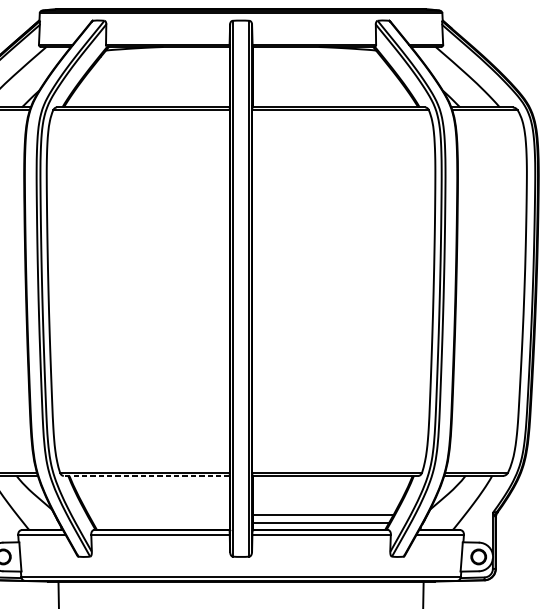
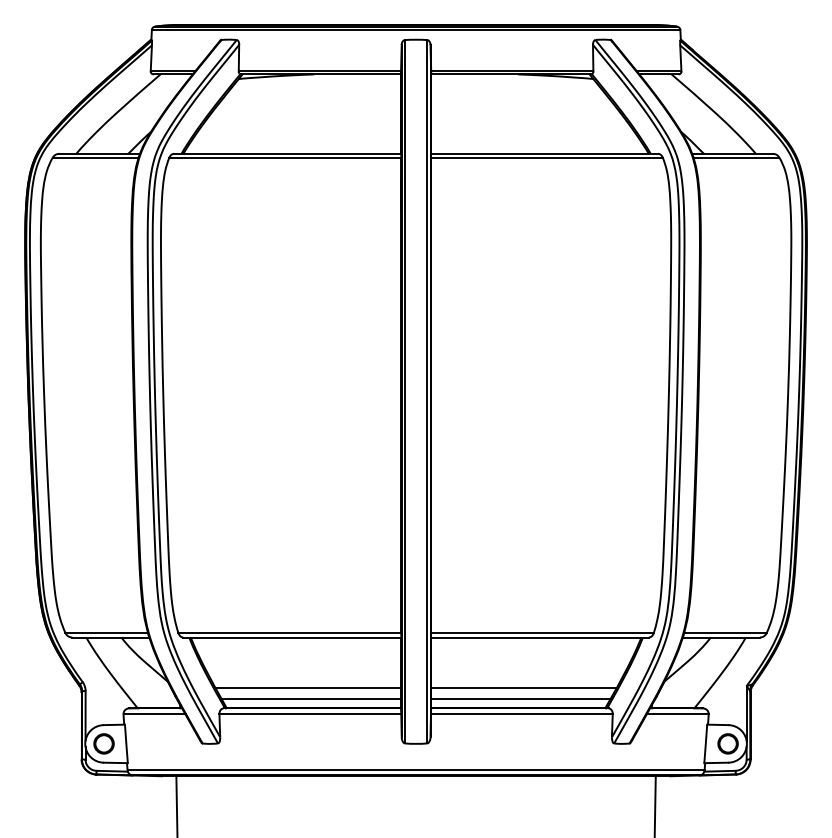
line: (146, 475) -> (292, 637), dashed -> solid
line: (158, 514) -> (307, 688), added
line: (160, 522) -> (310, 698), added

